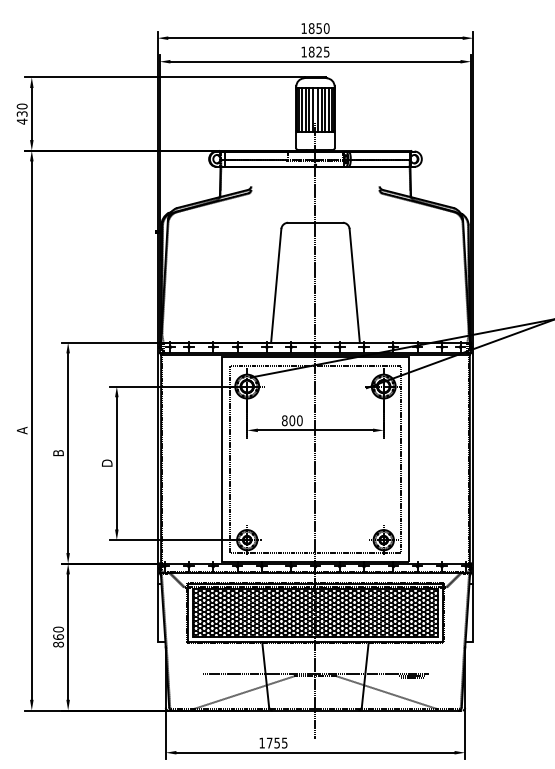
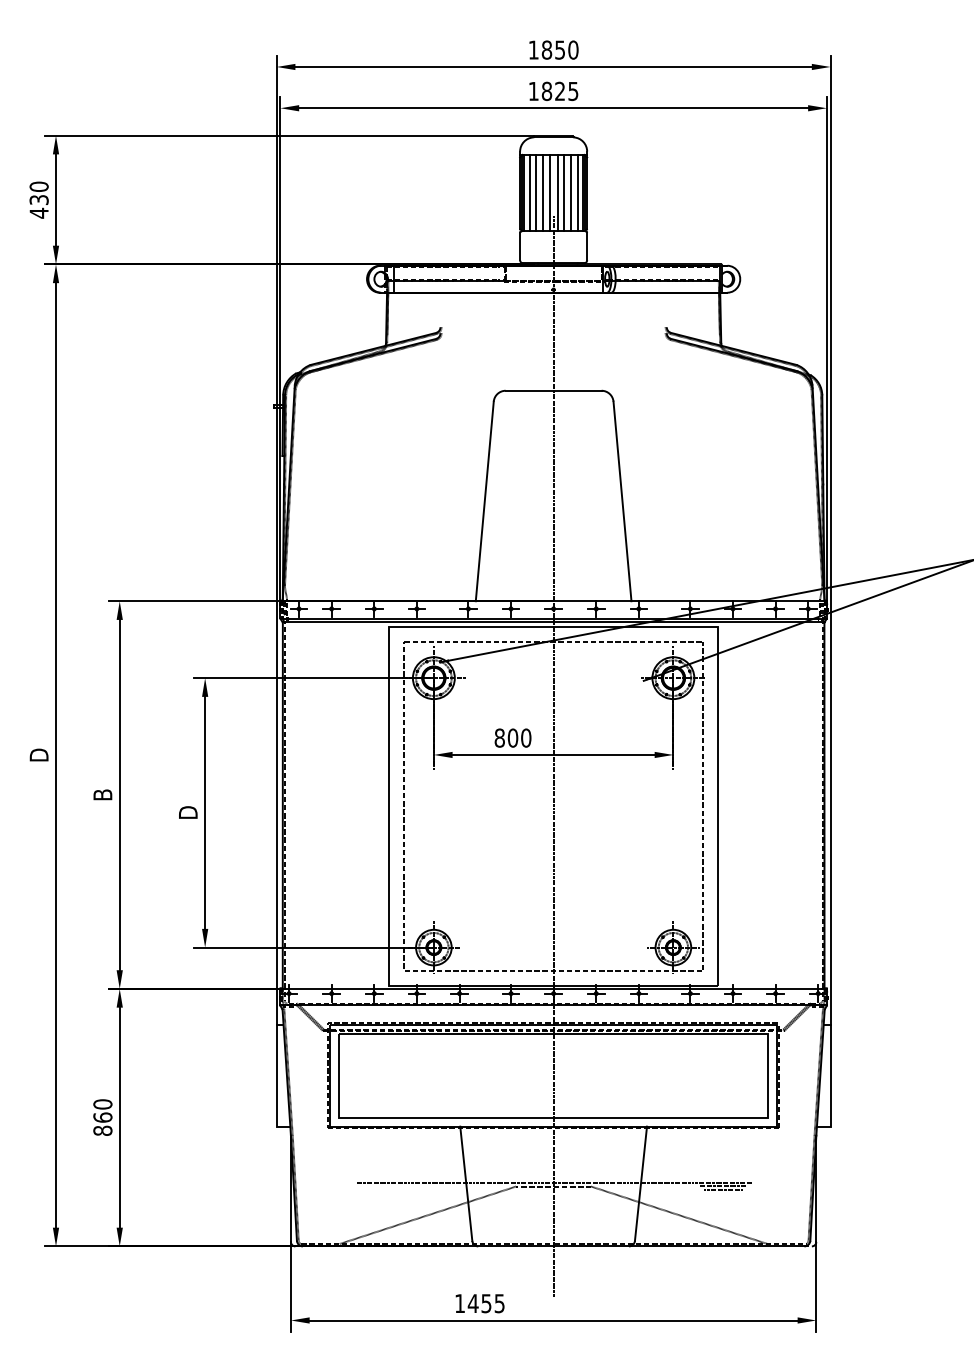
text: (21, 430) -> (37, 755), A -> D
hatch: (315, 613) -> (553, 1076), removed
text: (269, 742) -> (472, 1302), 1755 -> 1455

